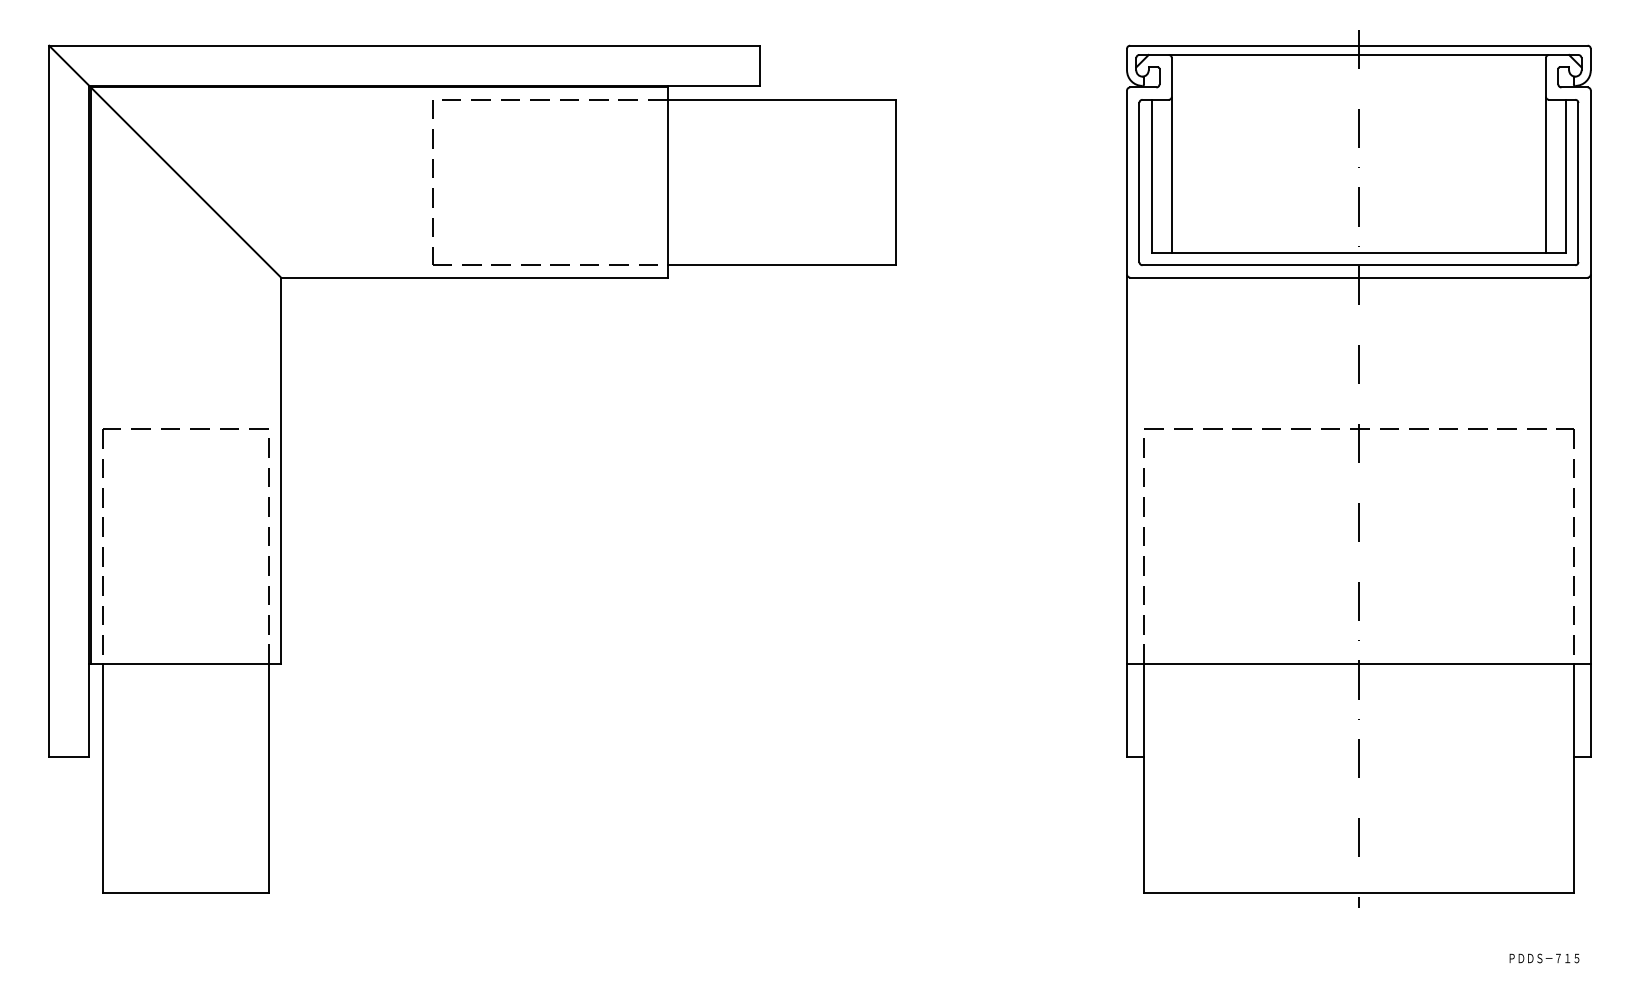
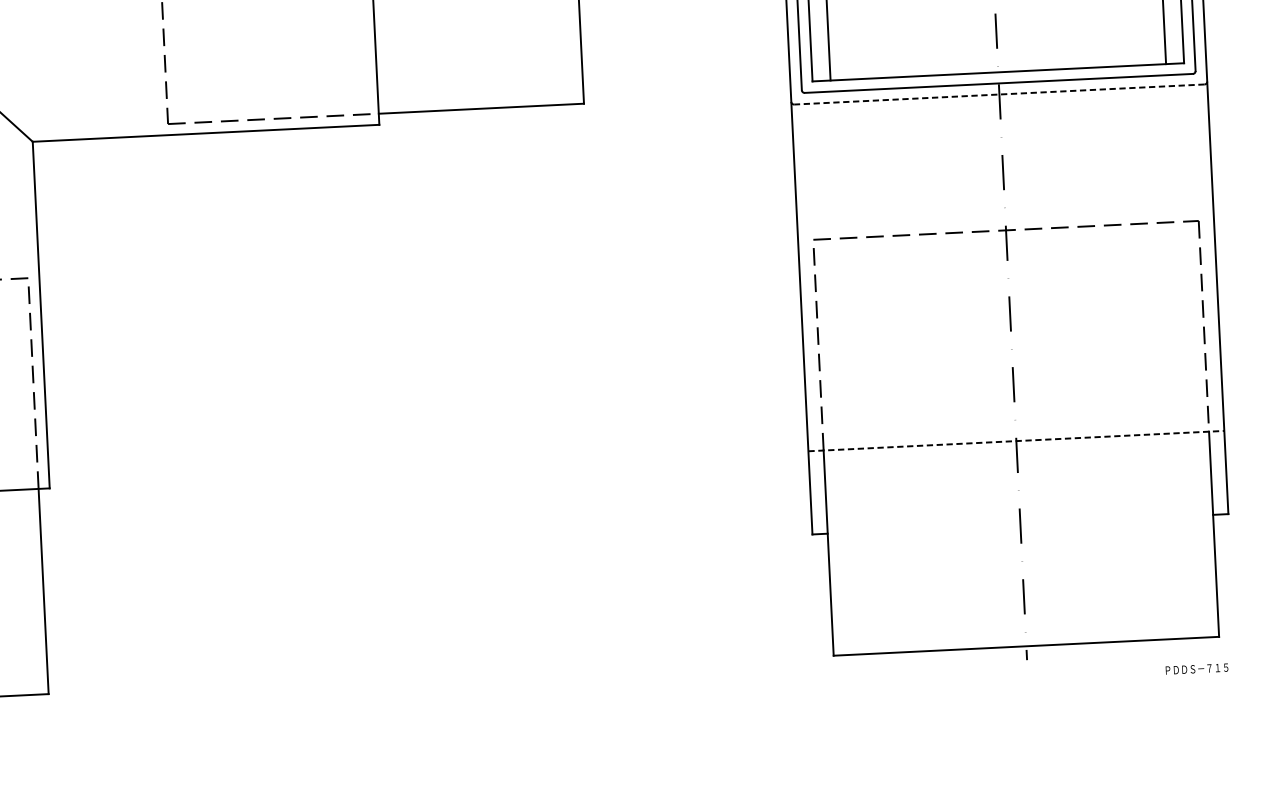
line: (1358, 277) -> (999, 94), solid -> dashed
line: (1358, 664) -> (1016, 441), solid -> dashed
text: (1544, 958) -> (1197, 669), moved

